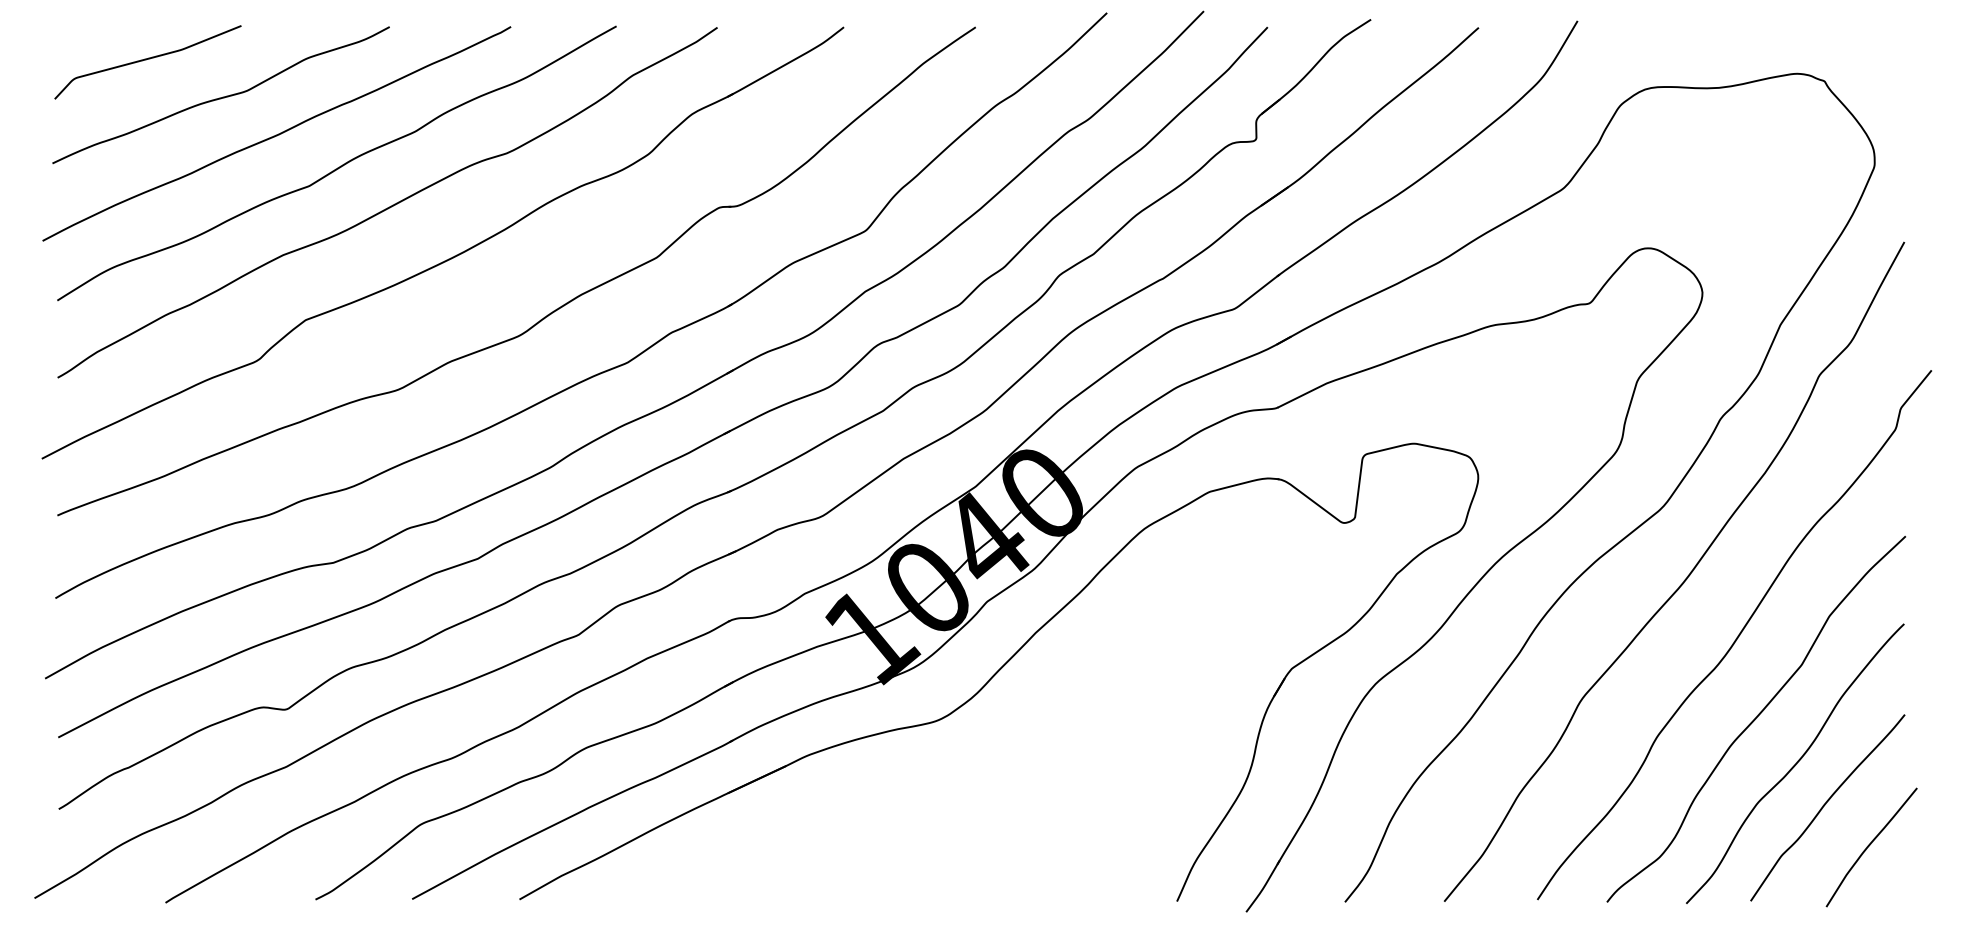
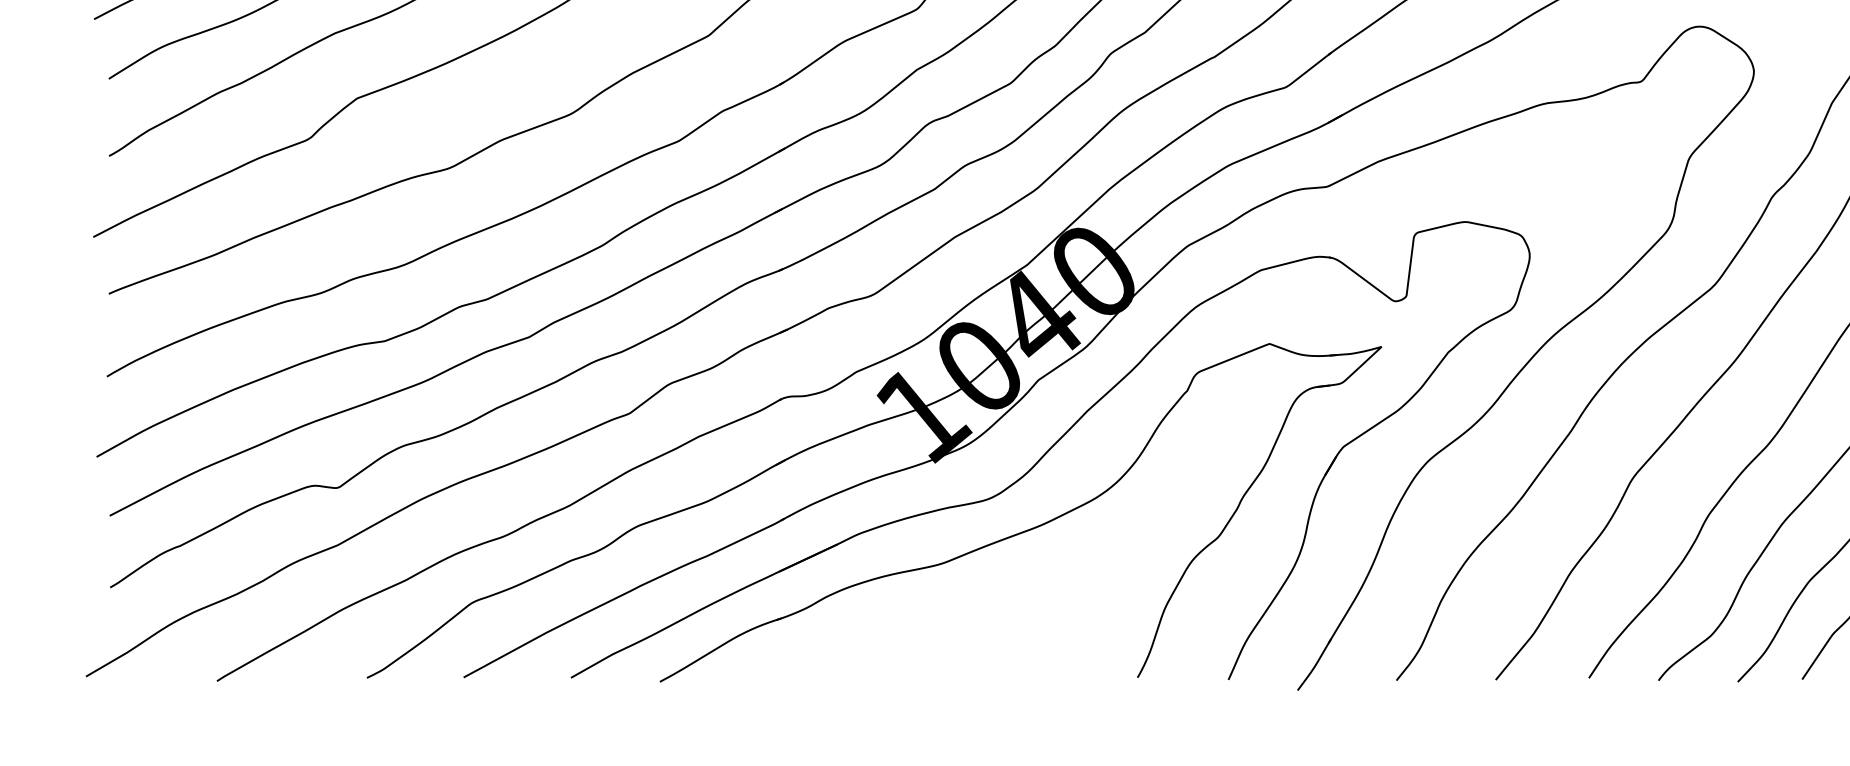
part: (974, 751) -> (1025, 529), added

